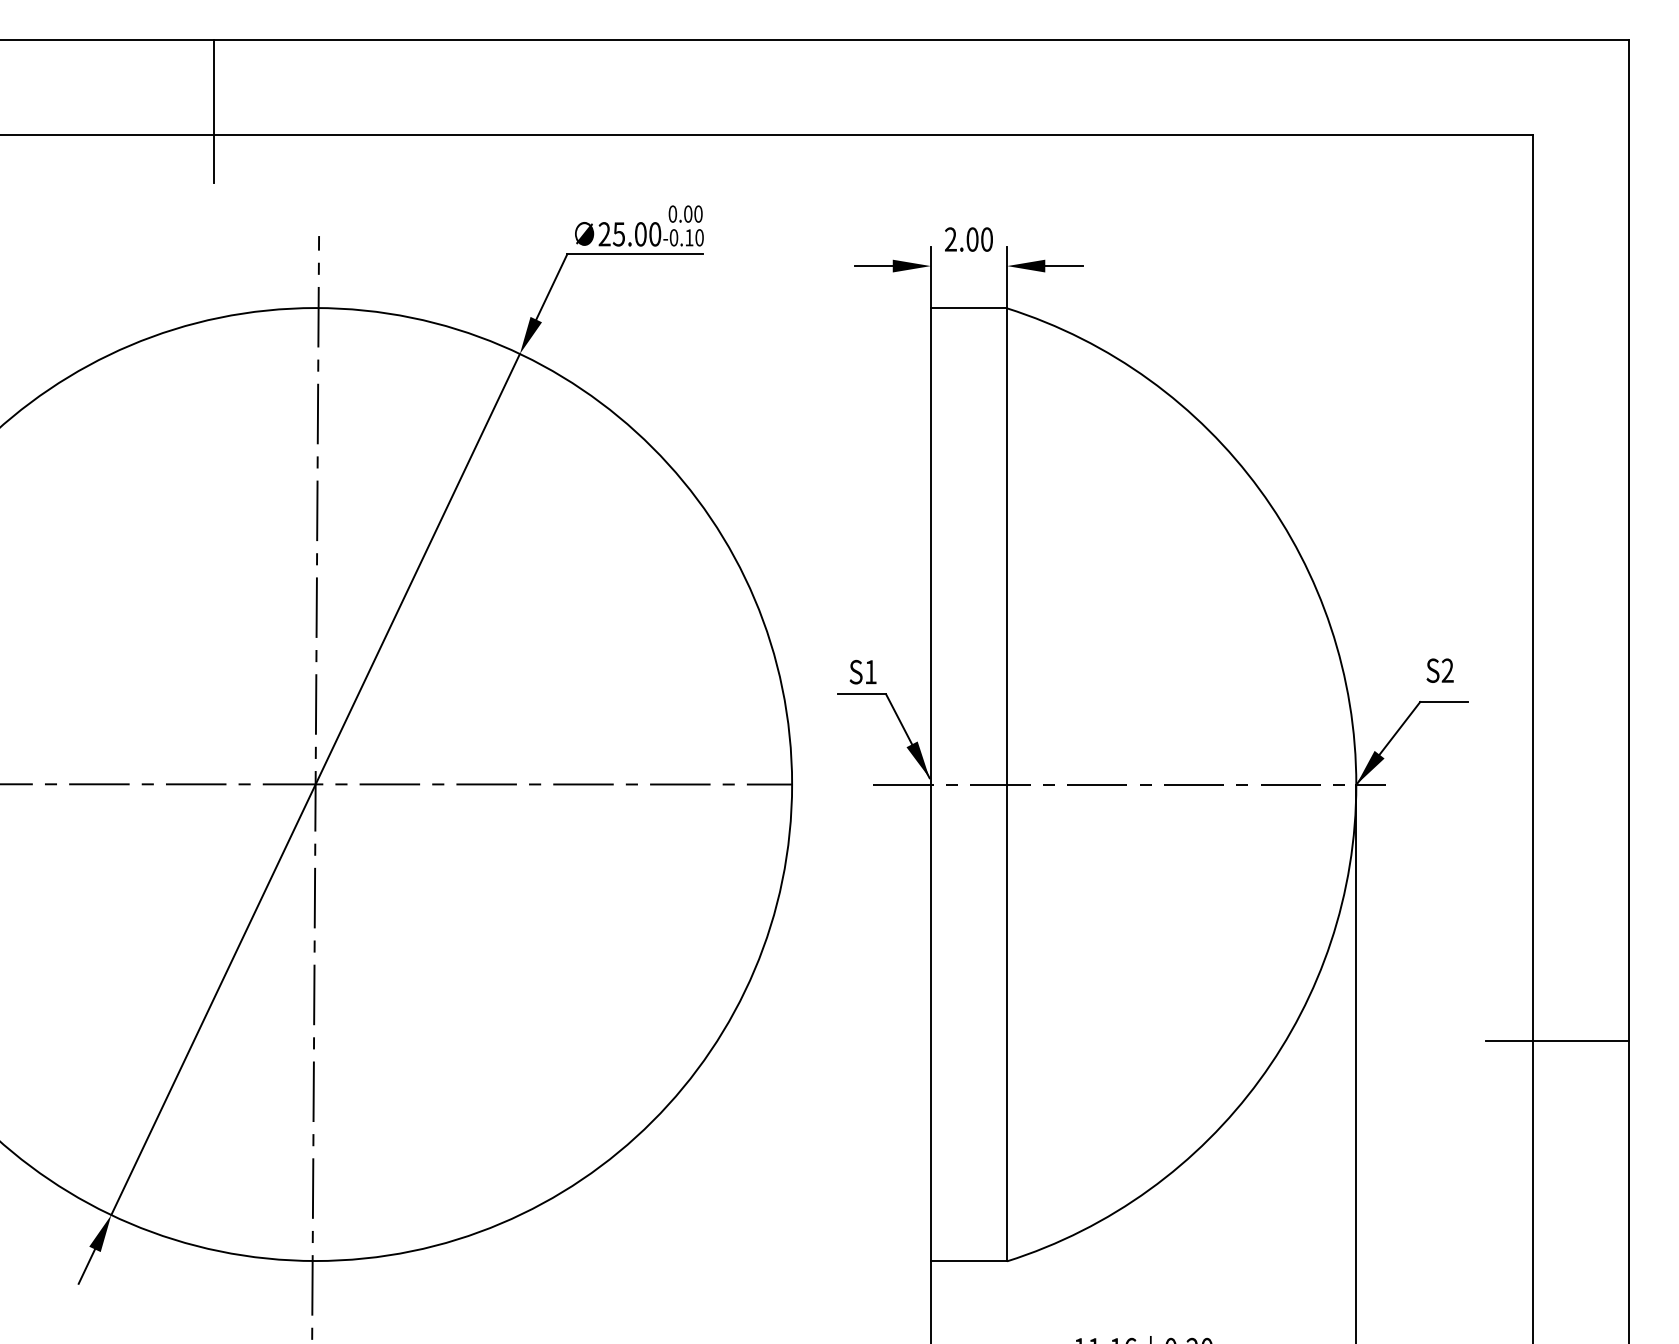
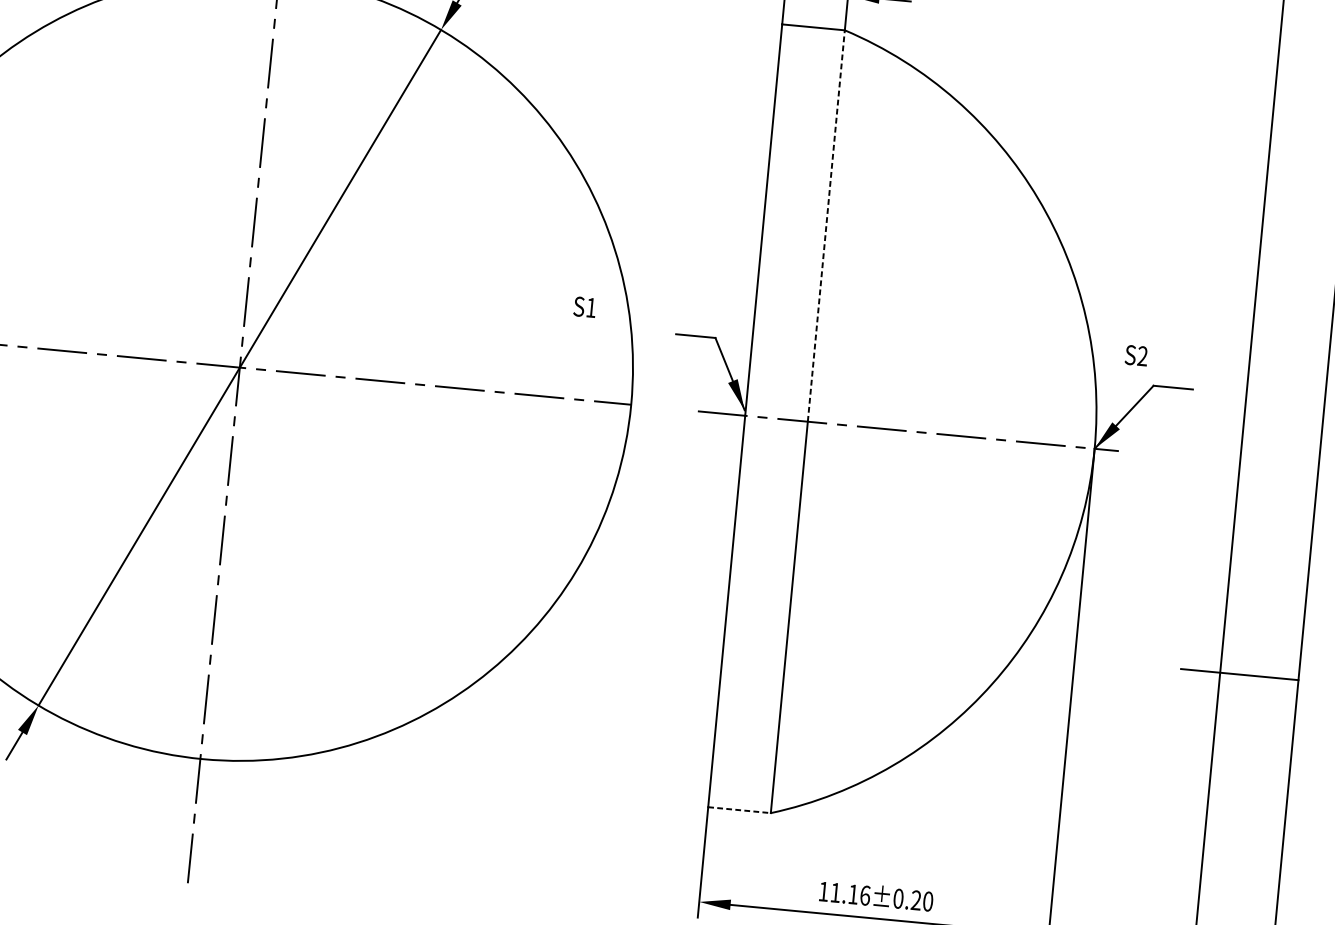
line: (1007, 546) -> (826, 225), solid -> dashed
text: (1439, 670) -> (1135, 355), moved
text: (862, 672) -> (584, 307), moved
line: (969, 1261) -> (739, 810), solid -> dashed

